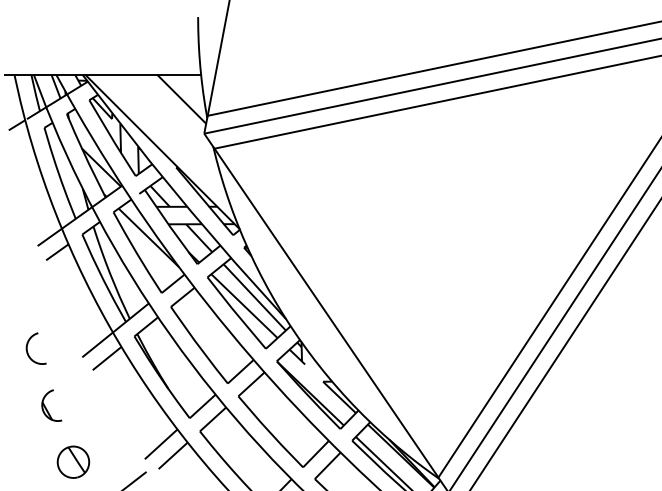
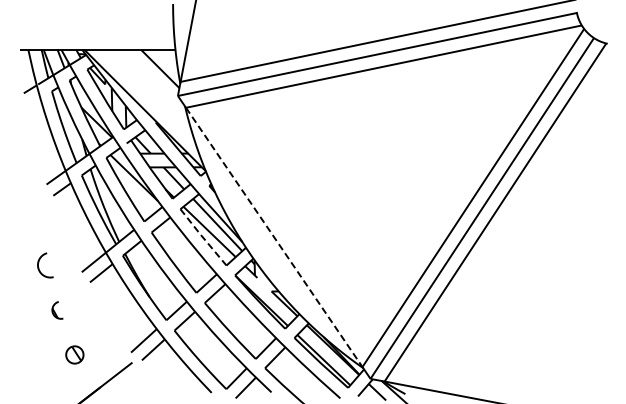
line: (235, 313) -> (202, 237), solid -> dashed
line: (326, 313) -> (274, 237), solid -> dashed
part: (51, 405) -> (57, 310), size x0.7
part: (73, 461) -> (74, 354), size x0.7

